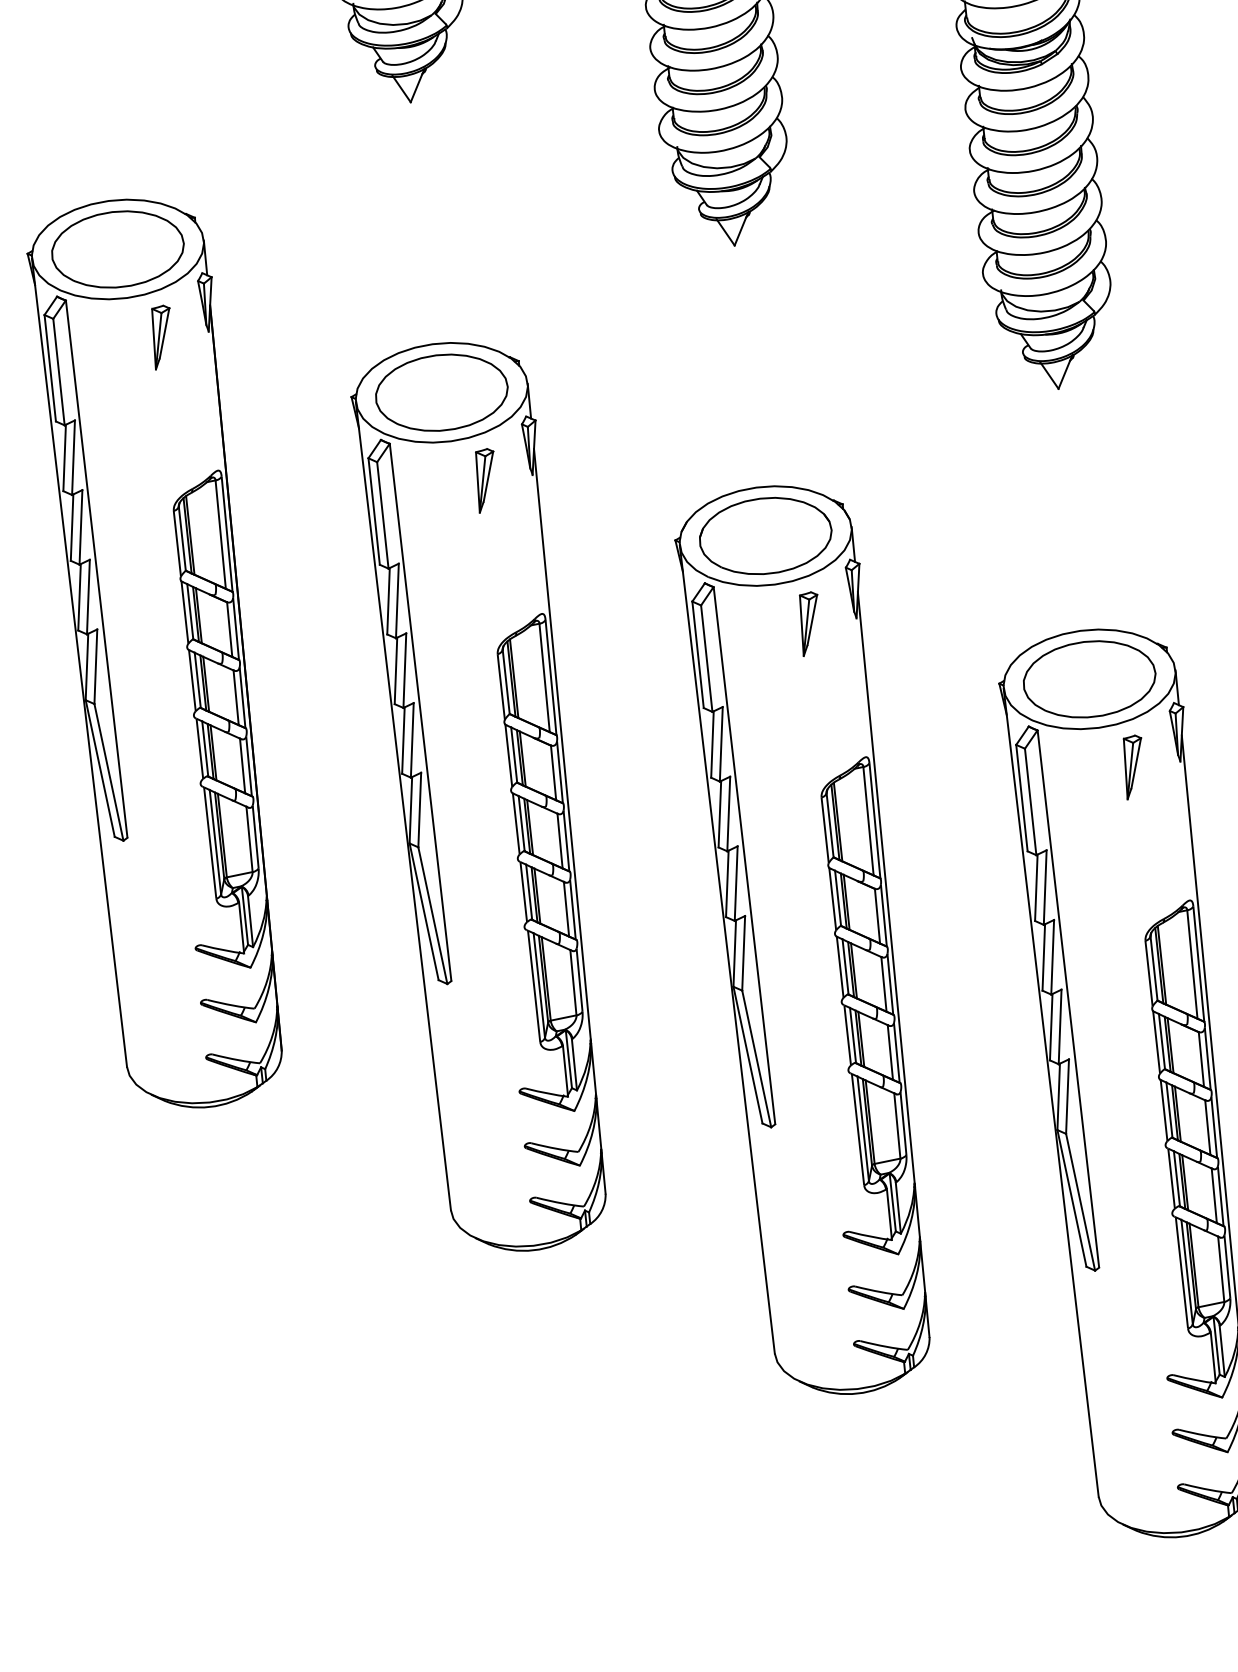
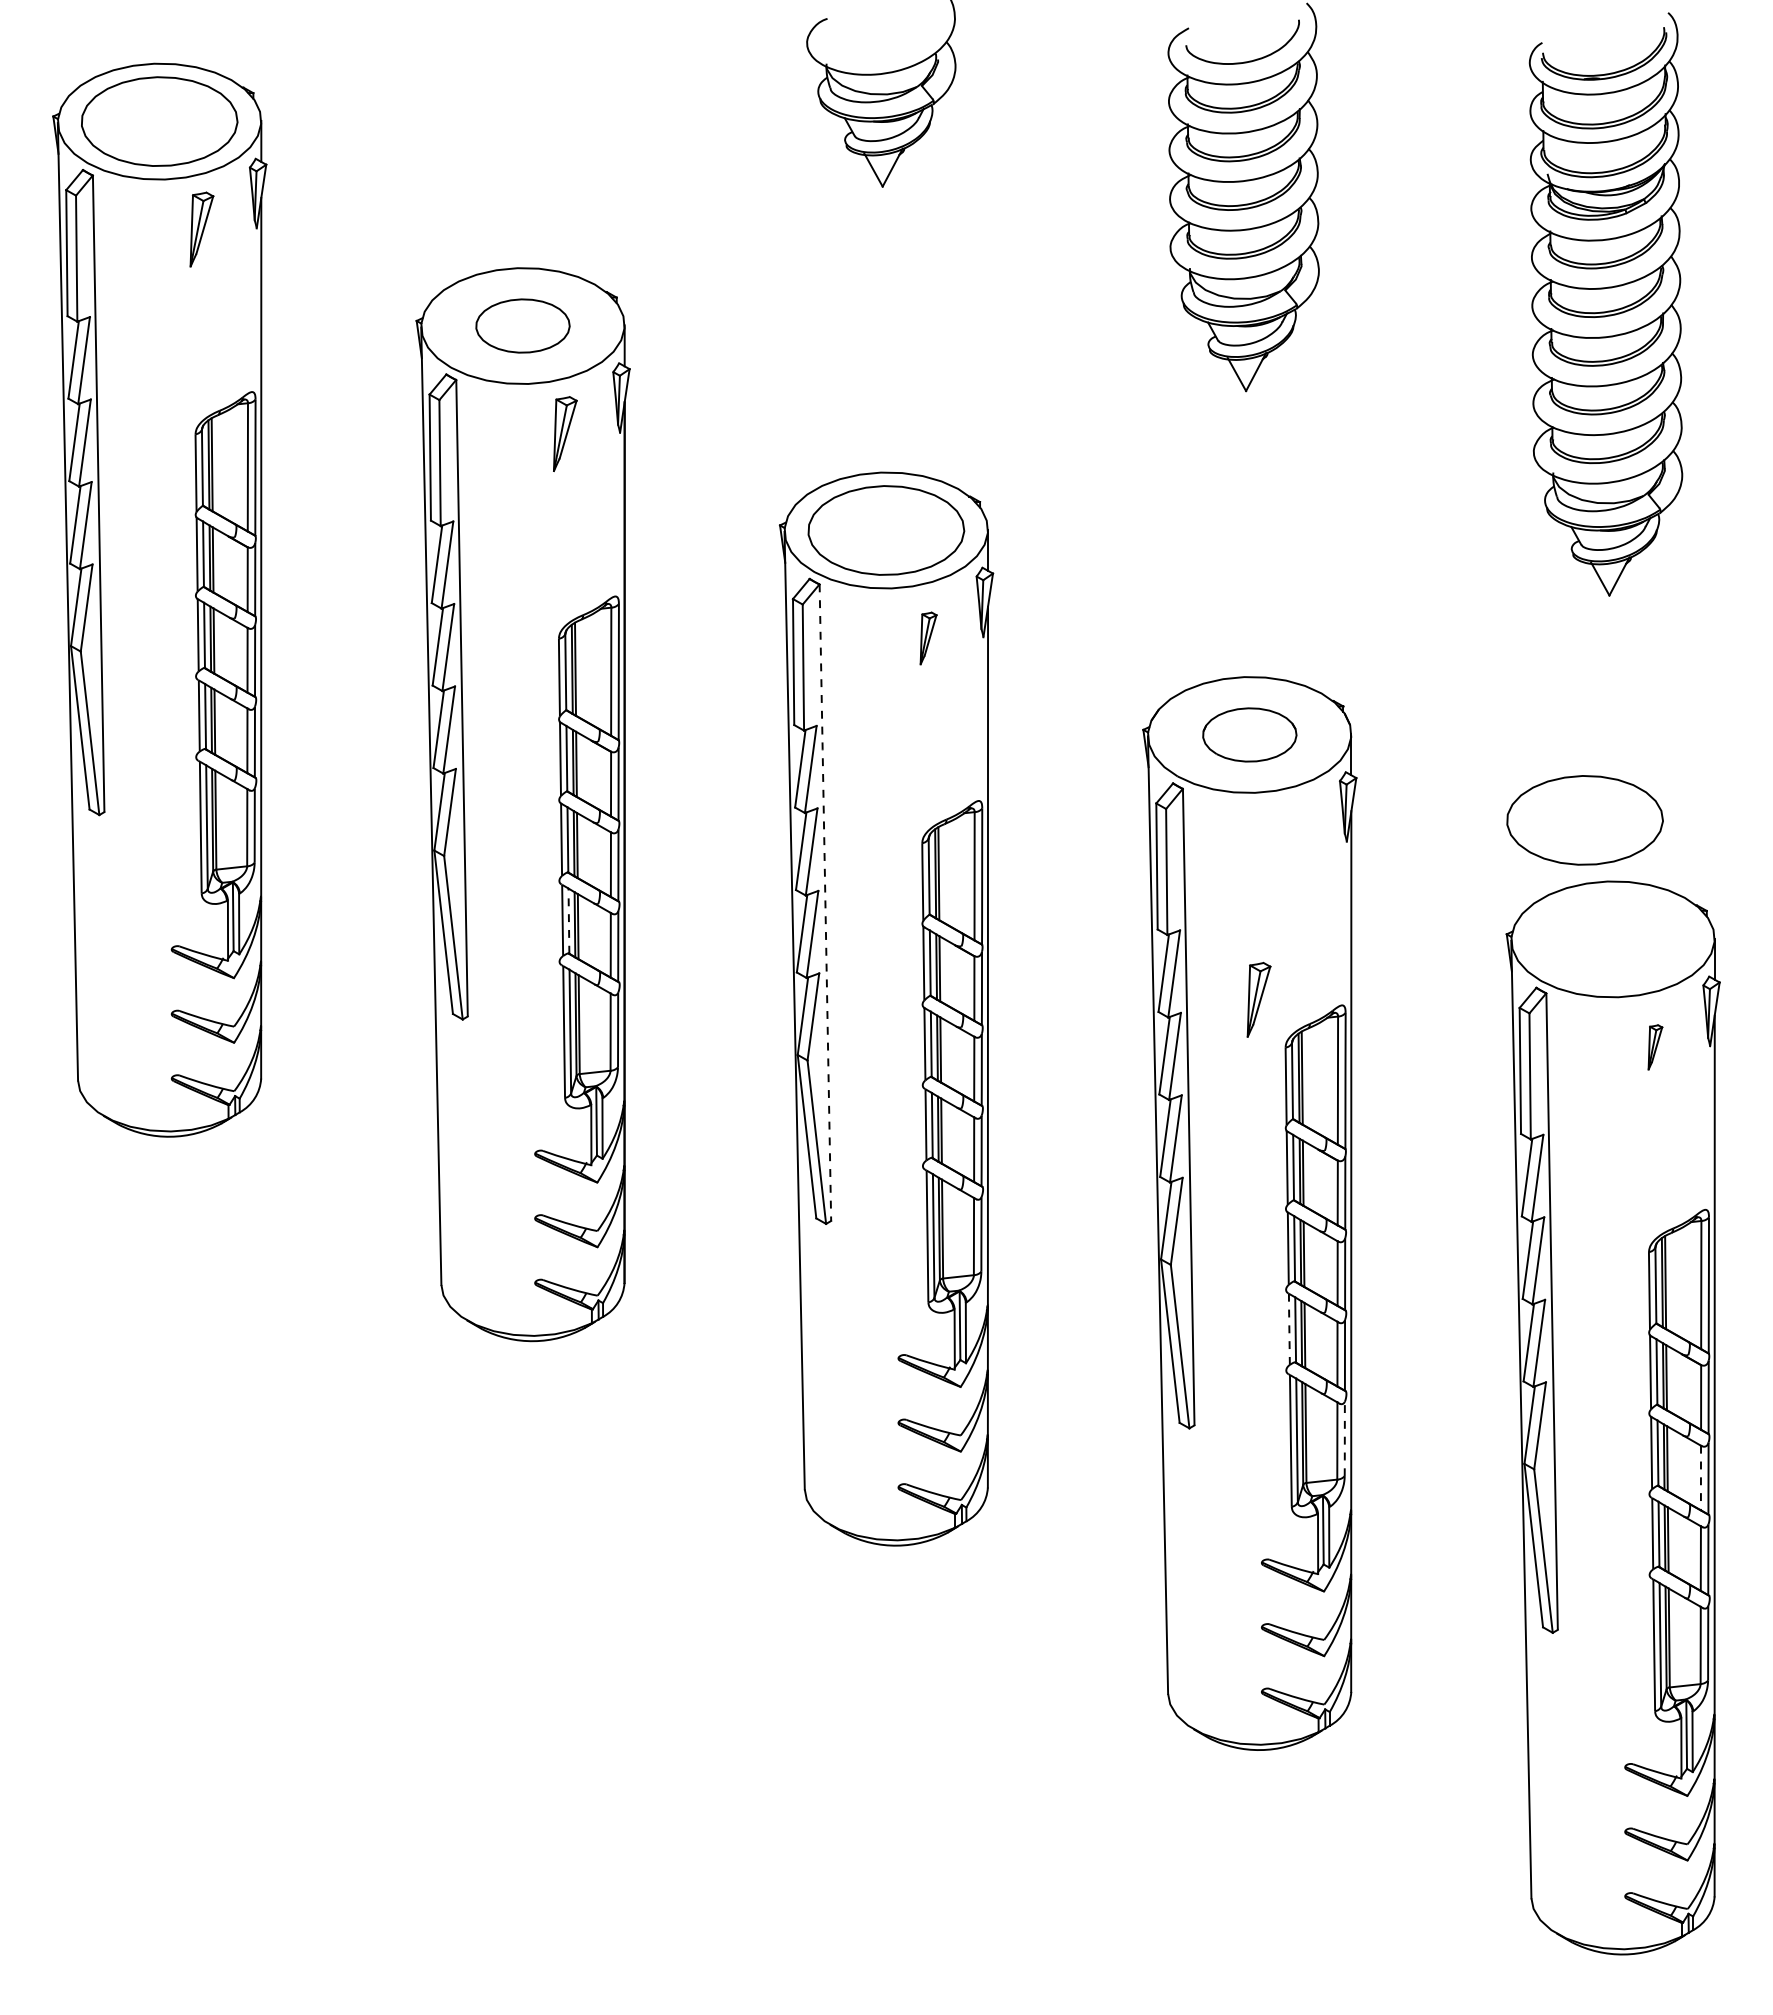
part: (117, 249) -> (522, 325), size x0.6
part: (486, 480) -> (928, 638), size x0.7
part: (765, 535) -> (1249, 734), size x0.6
part: (809, 623) -> (1258, 999), moved
part: (1089, 679) -> (1584, 820), moved
line: (420, 712) -> (825, 902), solid -> dashed
line: (204, 749) -> (568, 921), solid -> dashed
part: (1134, 767) -> (1655, 1047), size x0.6
line: (847, 1034) -> (1289, 1328), solid -> dashed
line: (903, 1124) -> (1344, 1439), solid -> dashed
line: (1207, 1128) -> (1700, 1478), solid -> dashed

